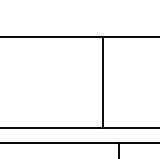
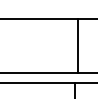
line: (103, 81) -> (78, 45), moved

